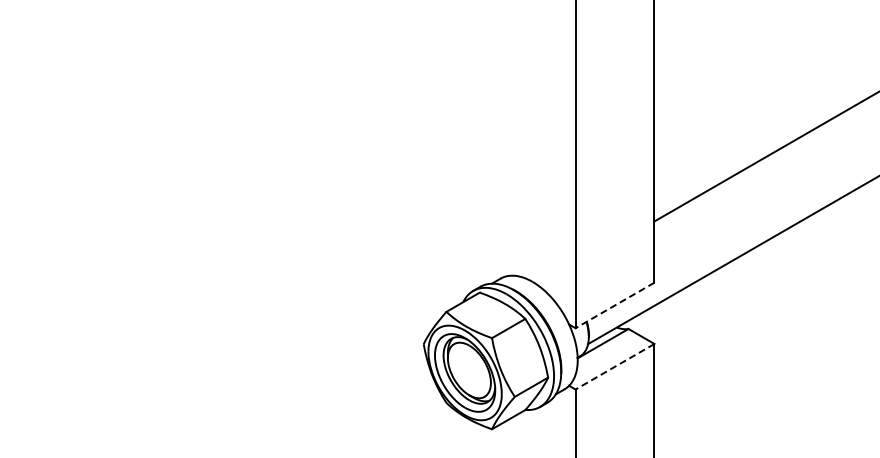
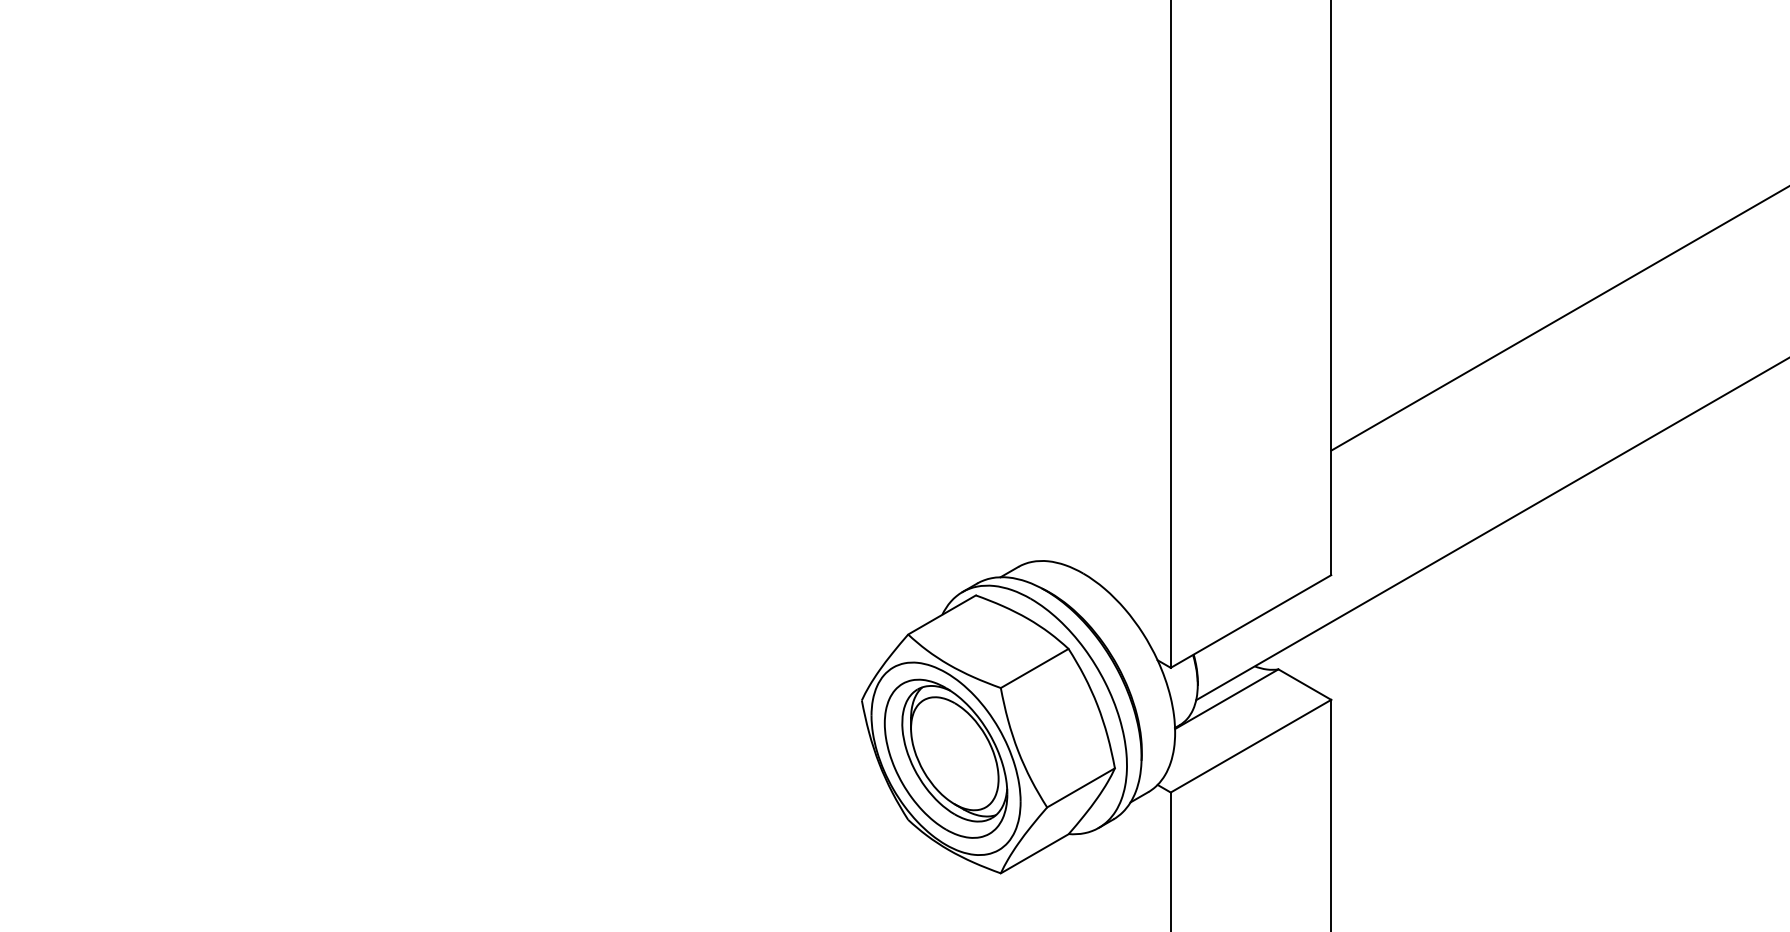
line: (615, 305) -> (1251, 621), dashed -> solid
line: (615, 366) -> (1251, 745), dashed -> solid

